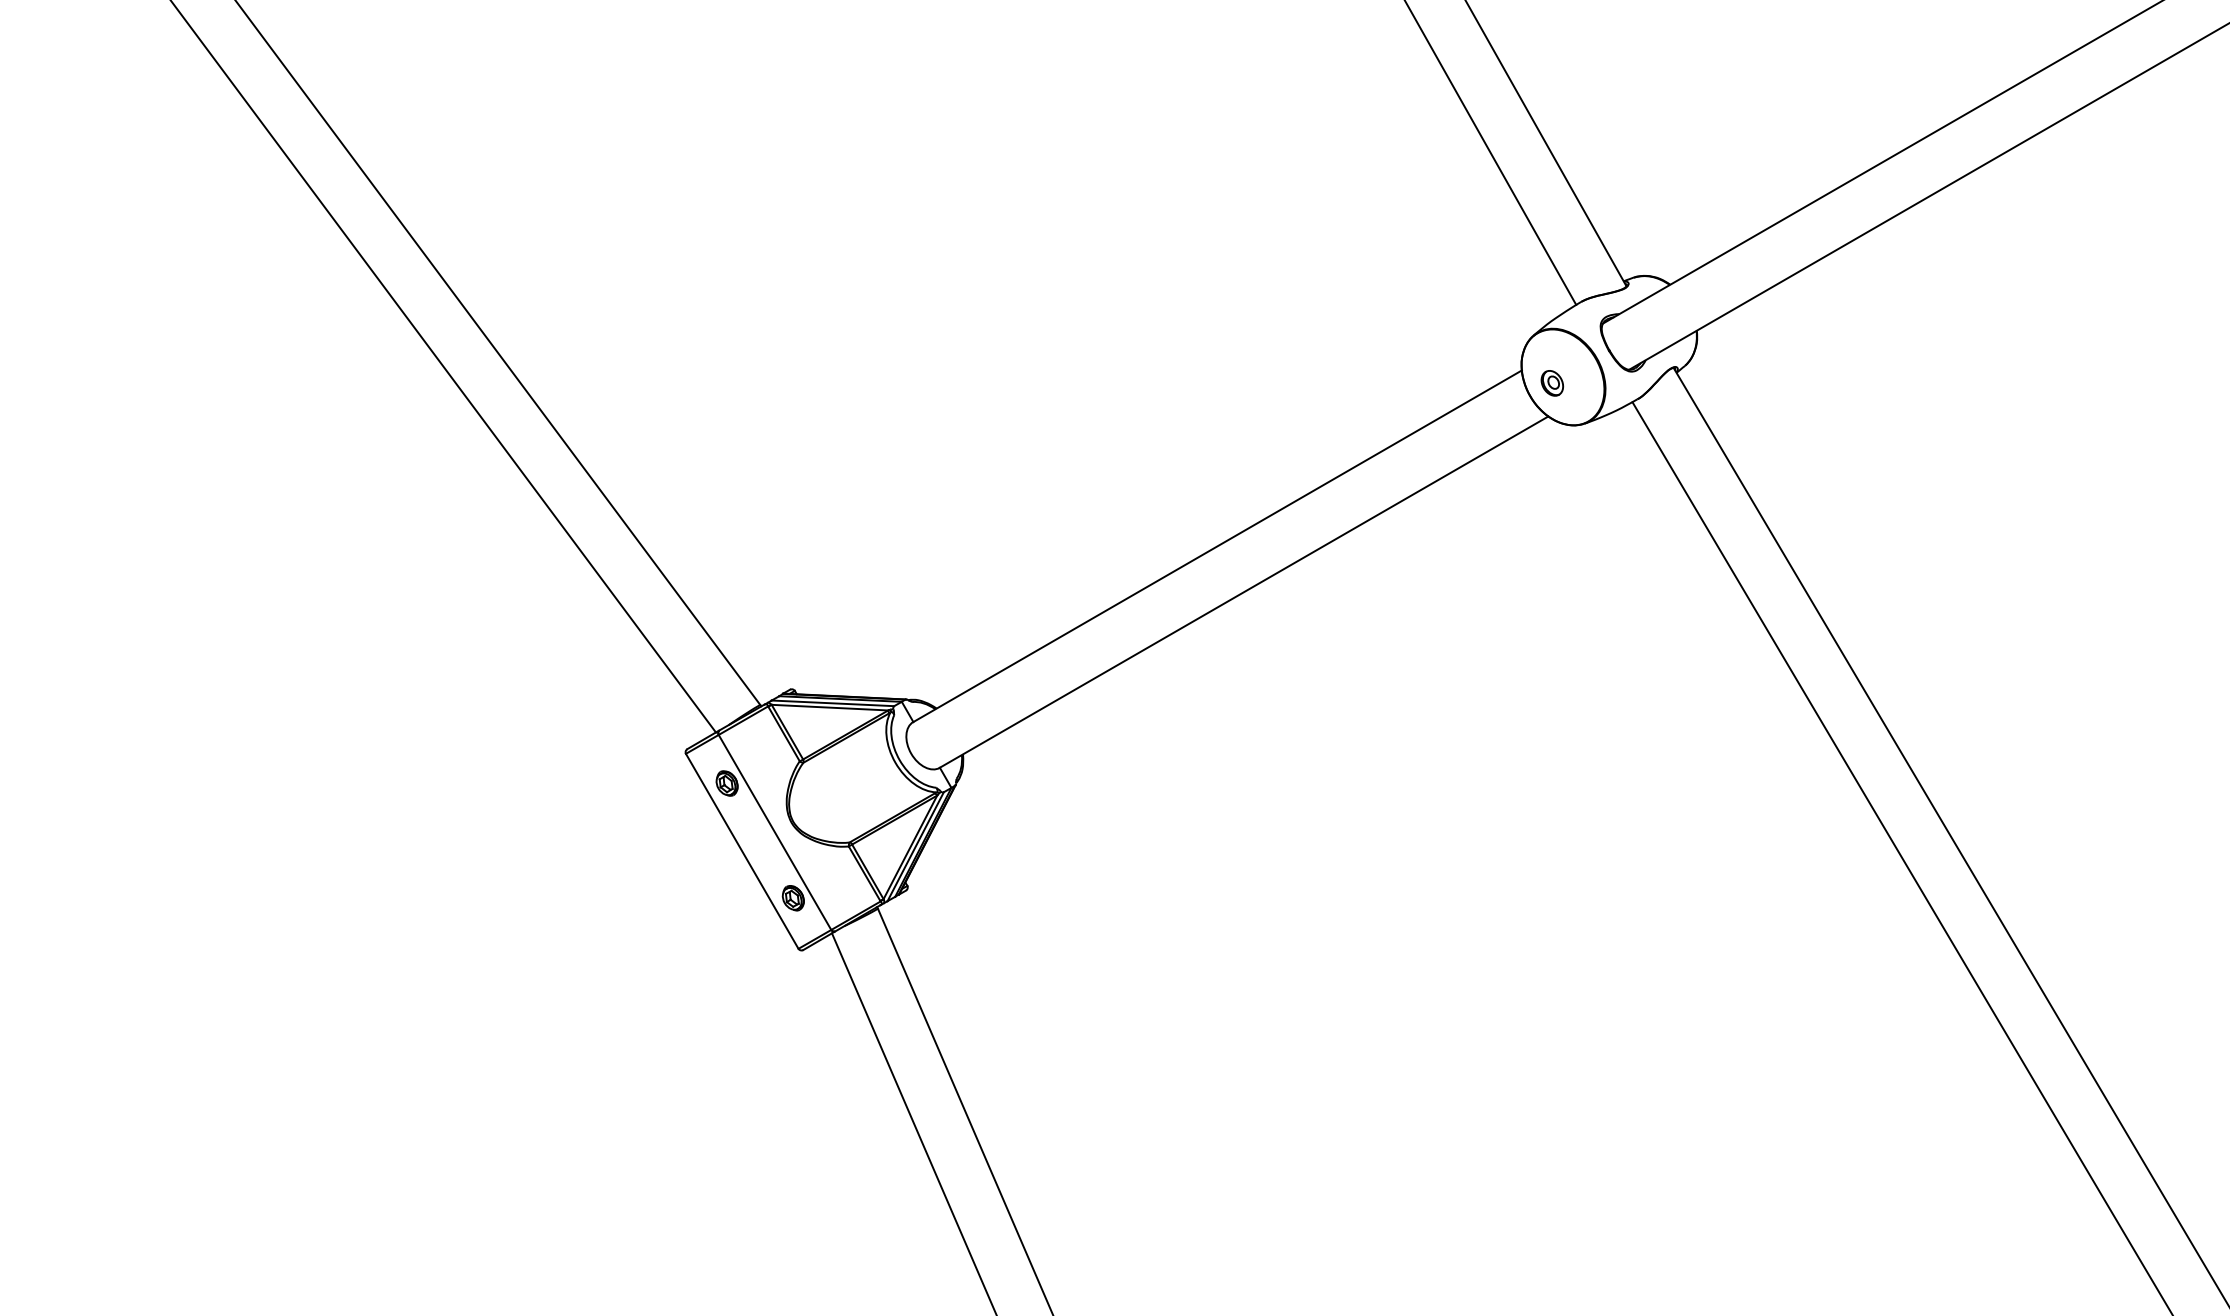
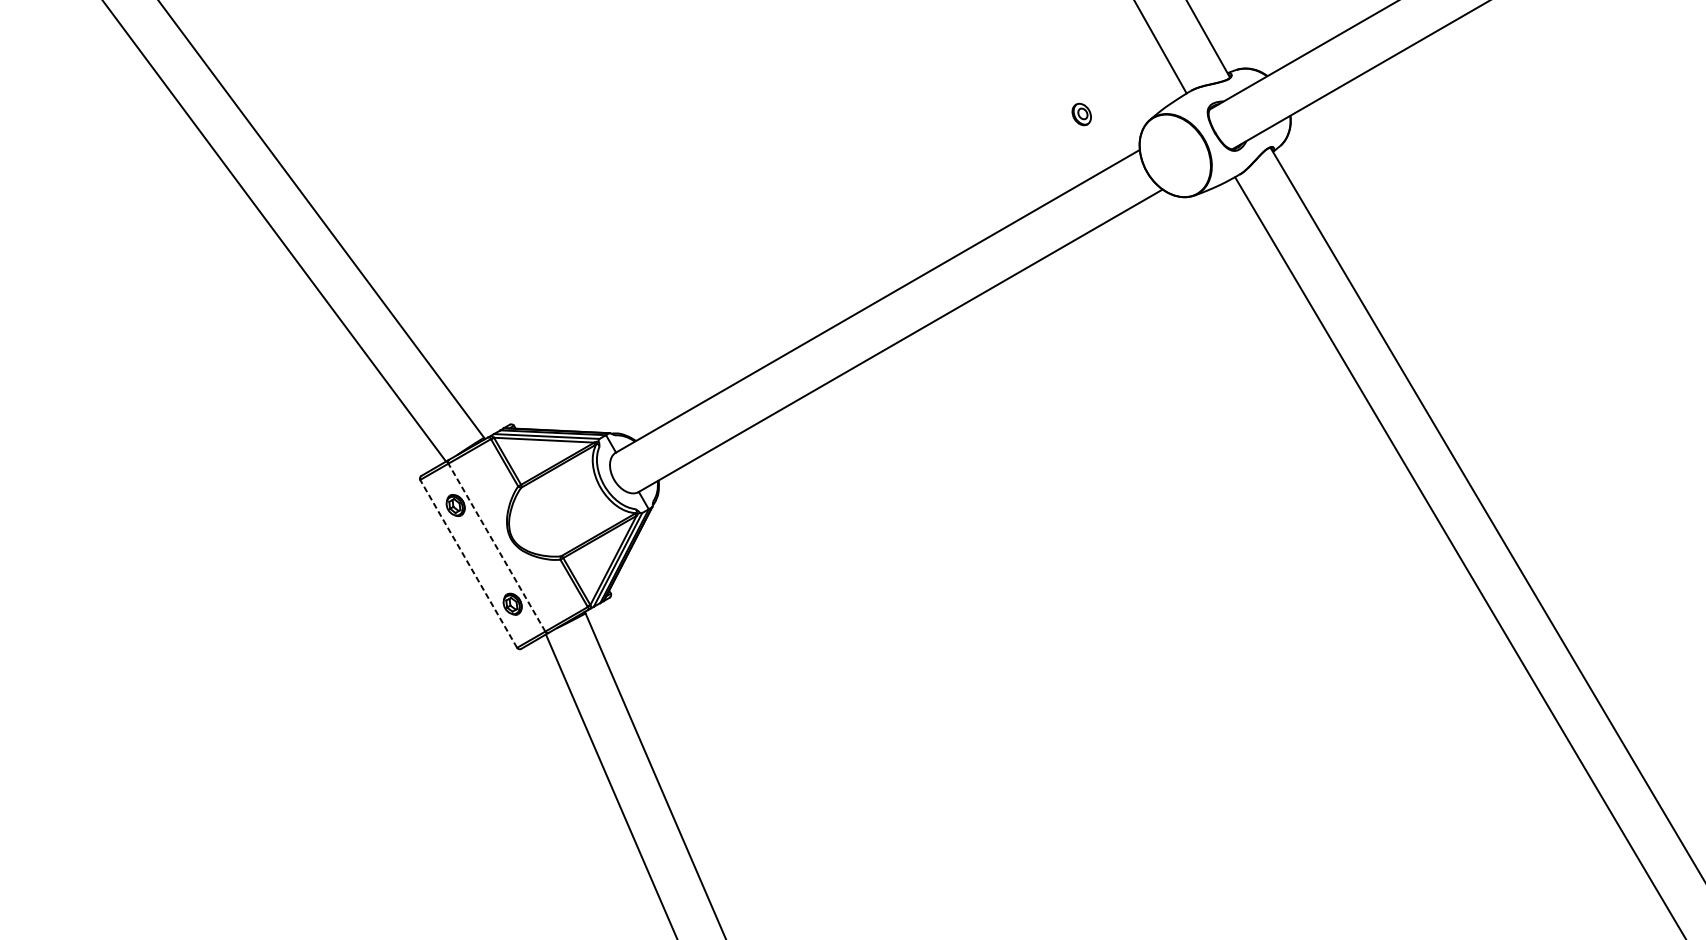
part: (1552, 383) -> (1081, 114), moved
line: (775, 832) -> (497, 547), solid -> dashed
line: (742, 851) -> (468, 564), solid -> dashed

